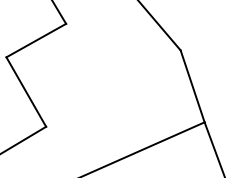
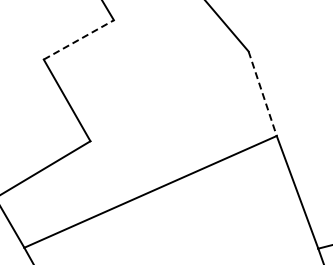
line: (36, 40) -> (79, 39), solid -> dashed
line: (192, 86) -> (262, 93), solid -> dashed

